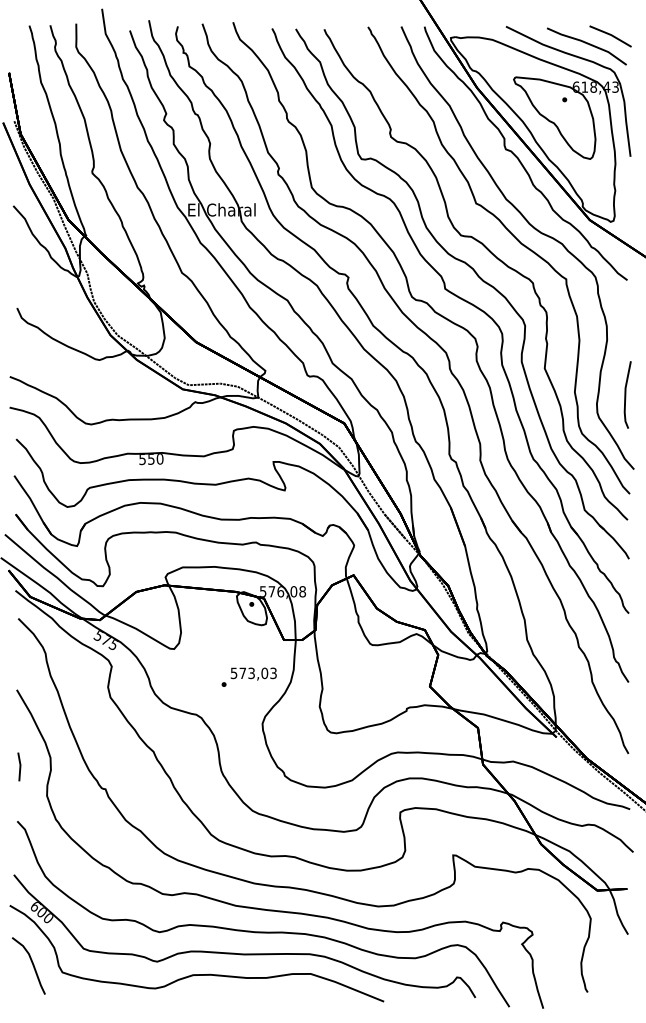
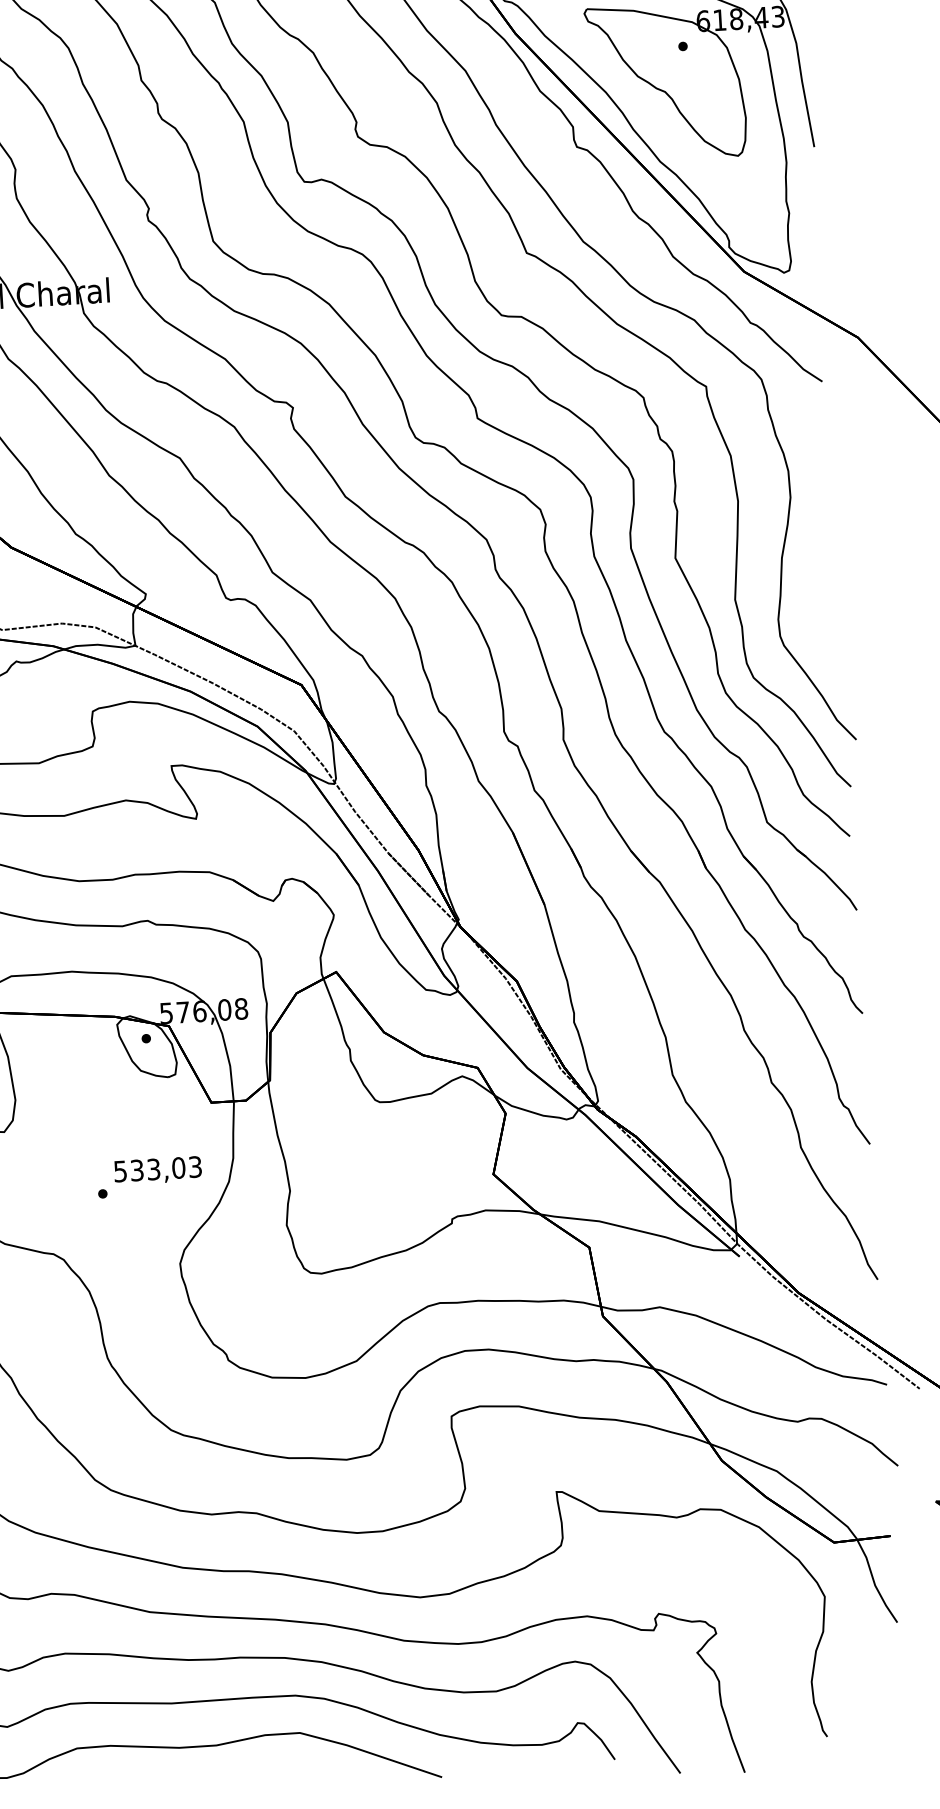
line: (626, 394) -> (833, 598), removed
text: (242, 673) -> (136, 1170), 573,03 -> 533,03

